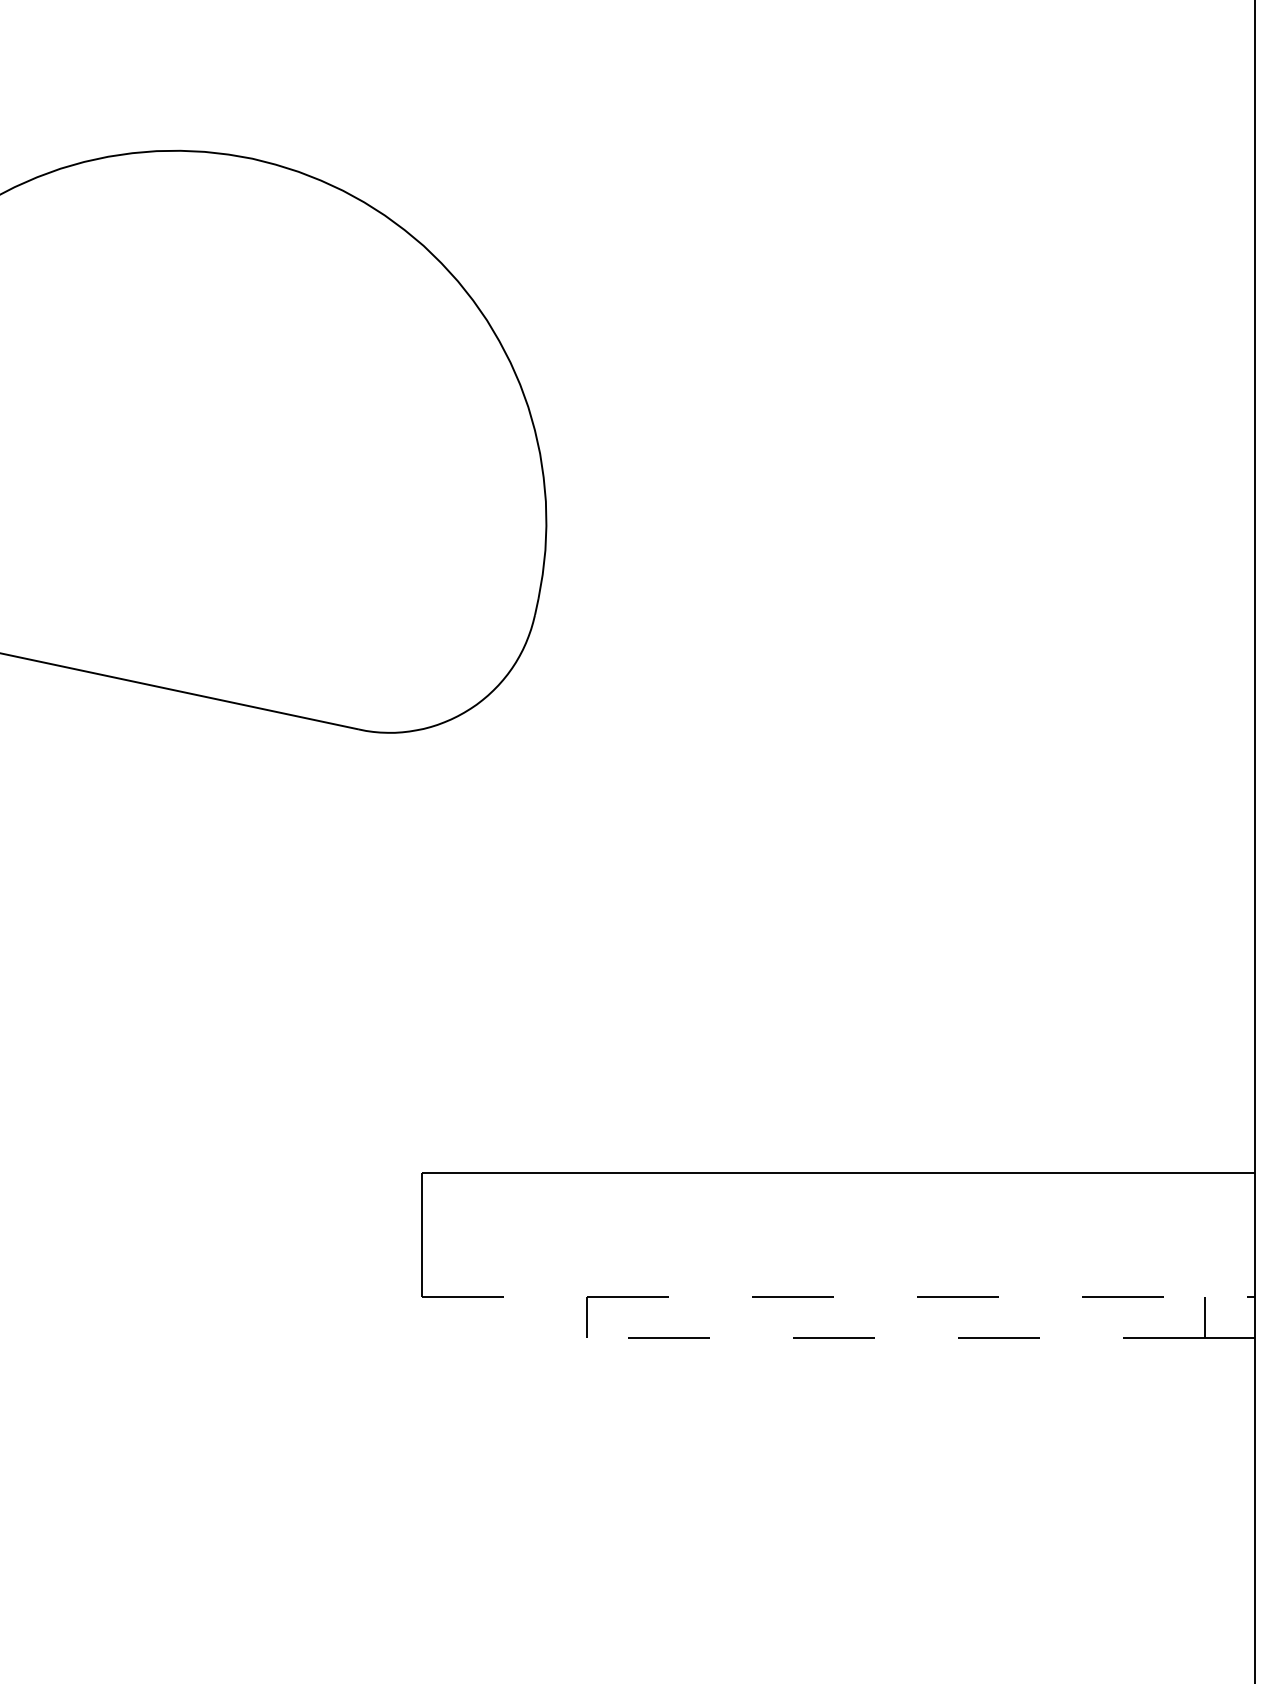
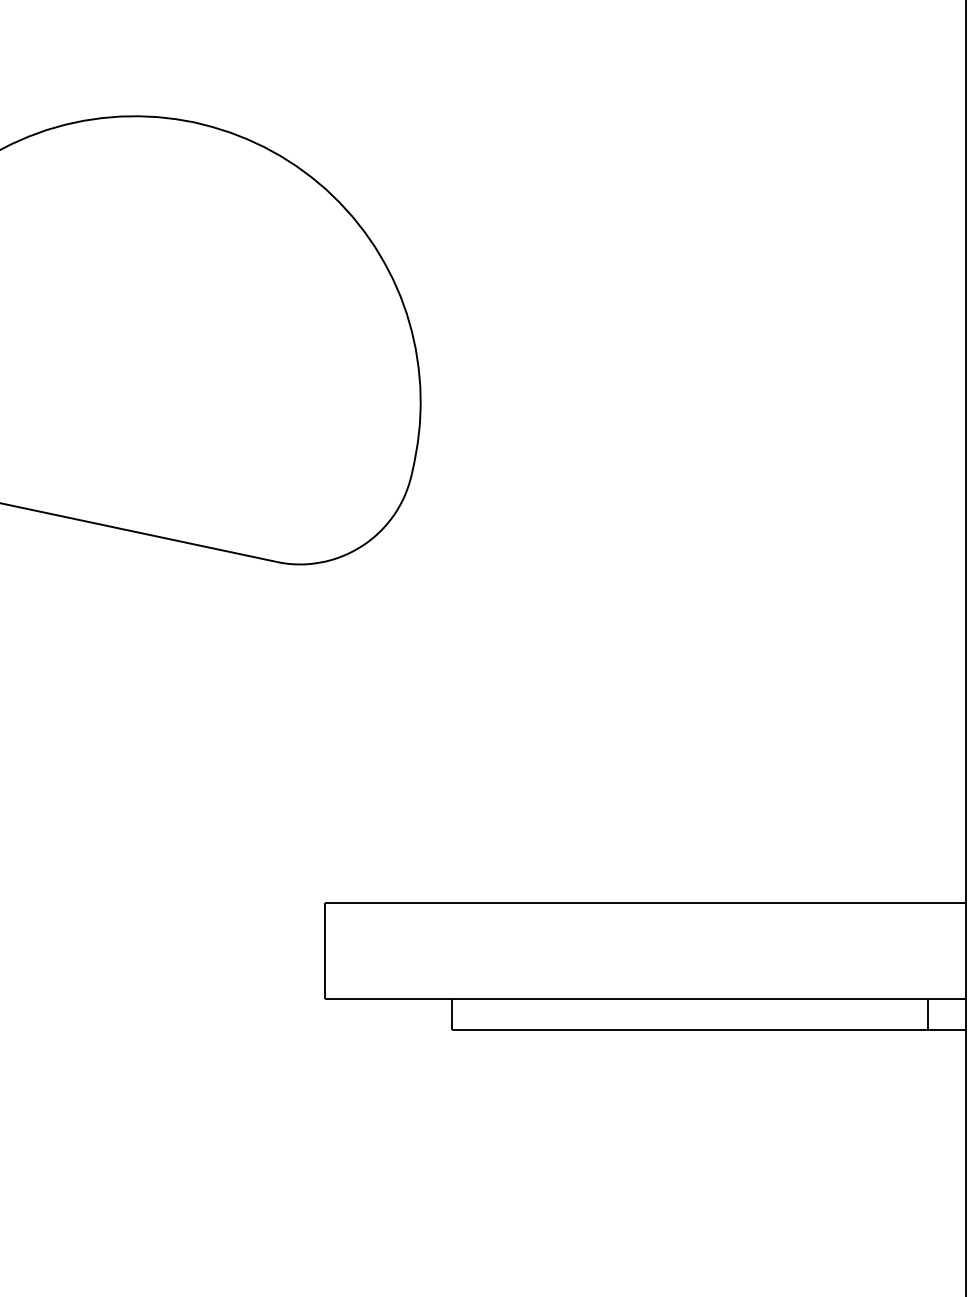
line: (838, 1296) -> (645, 998), dashed -> solid
line: (895, 1337) -> (689, 1030), dashed -> solid

